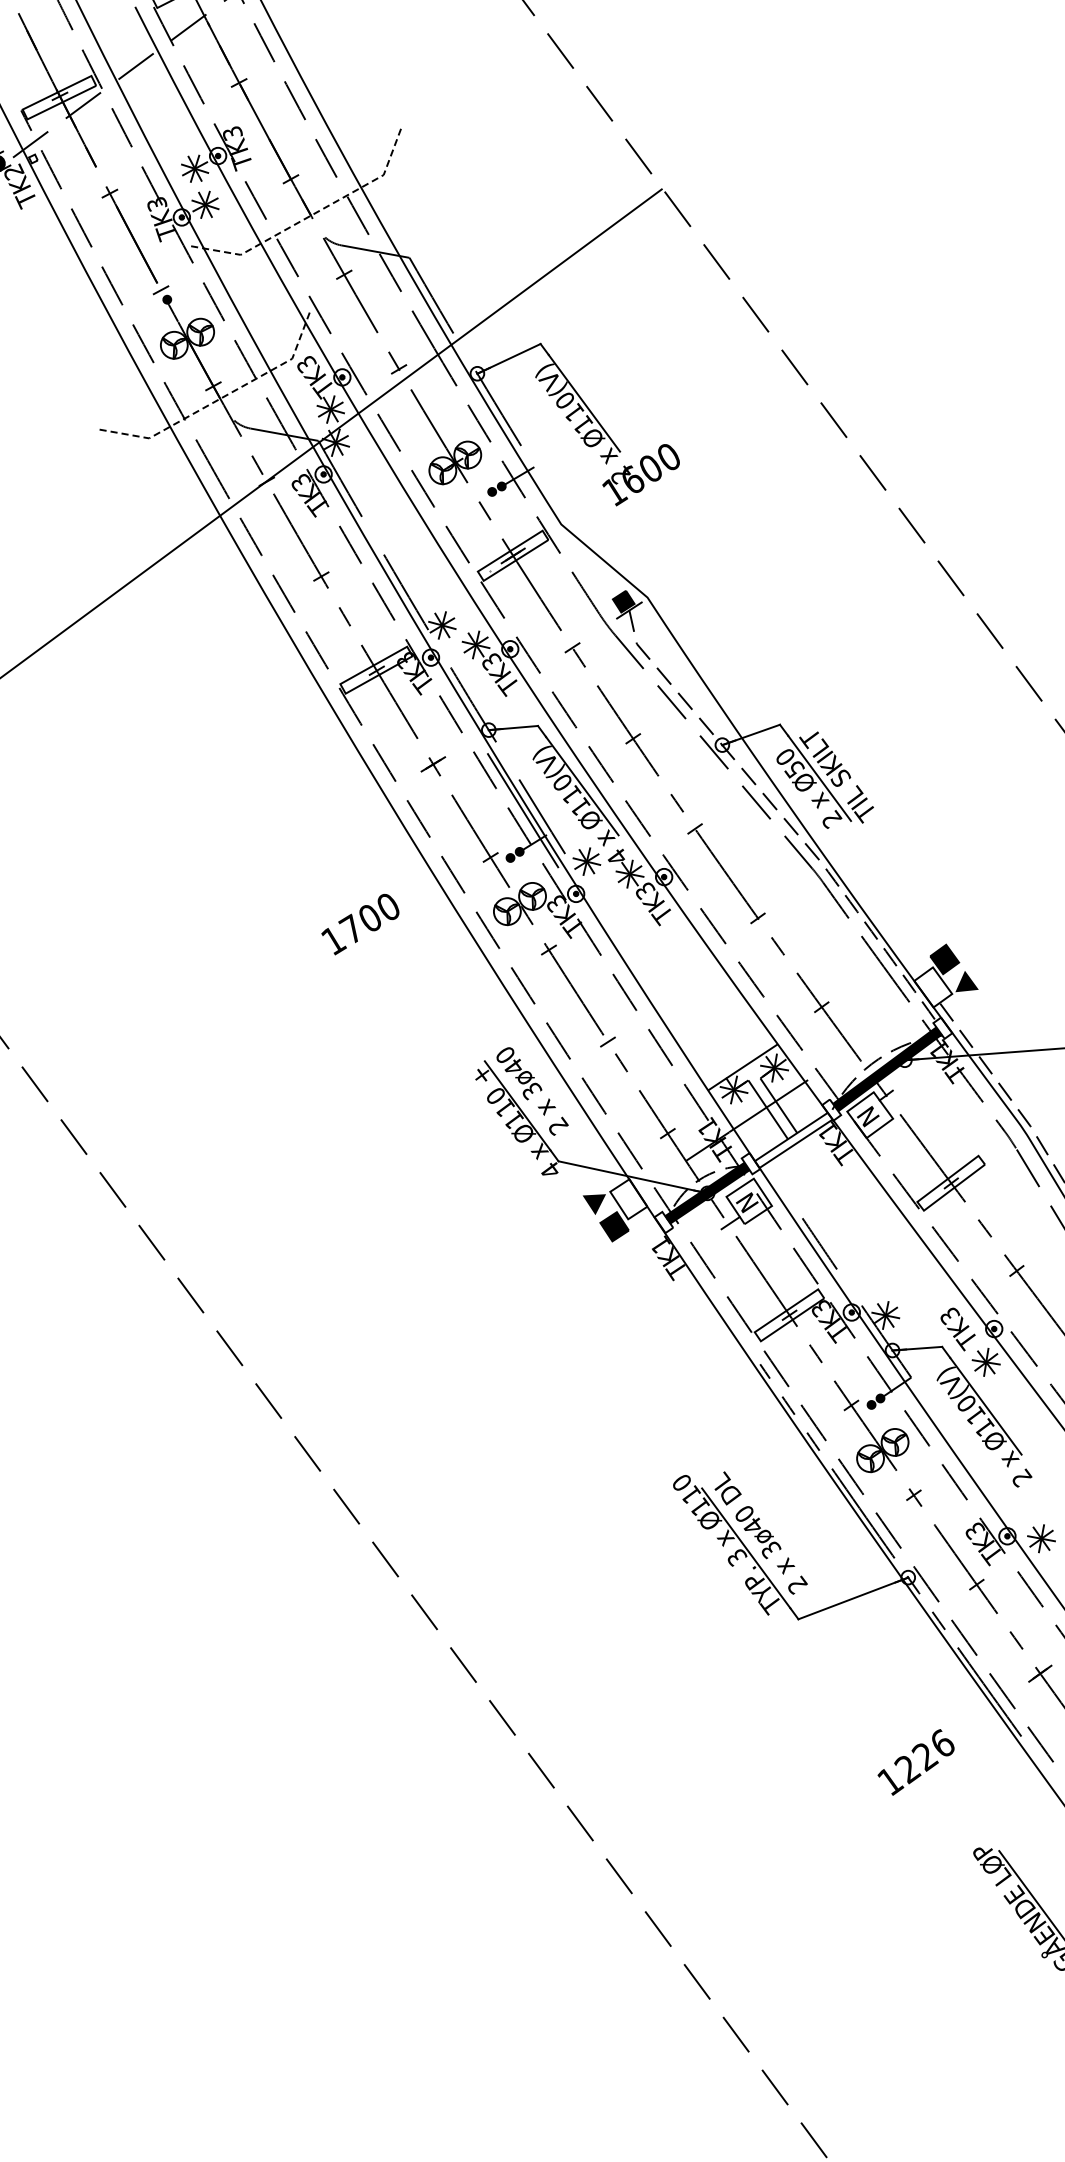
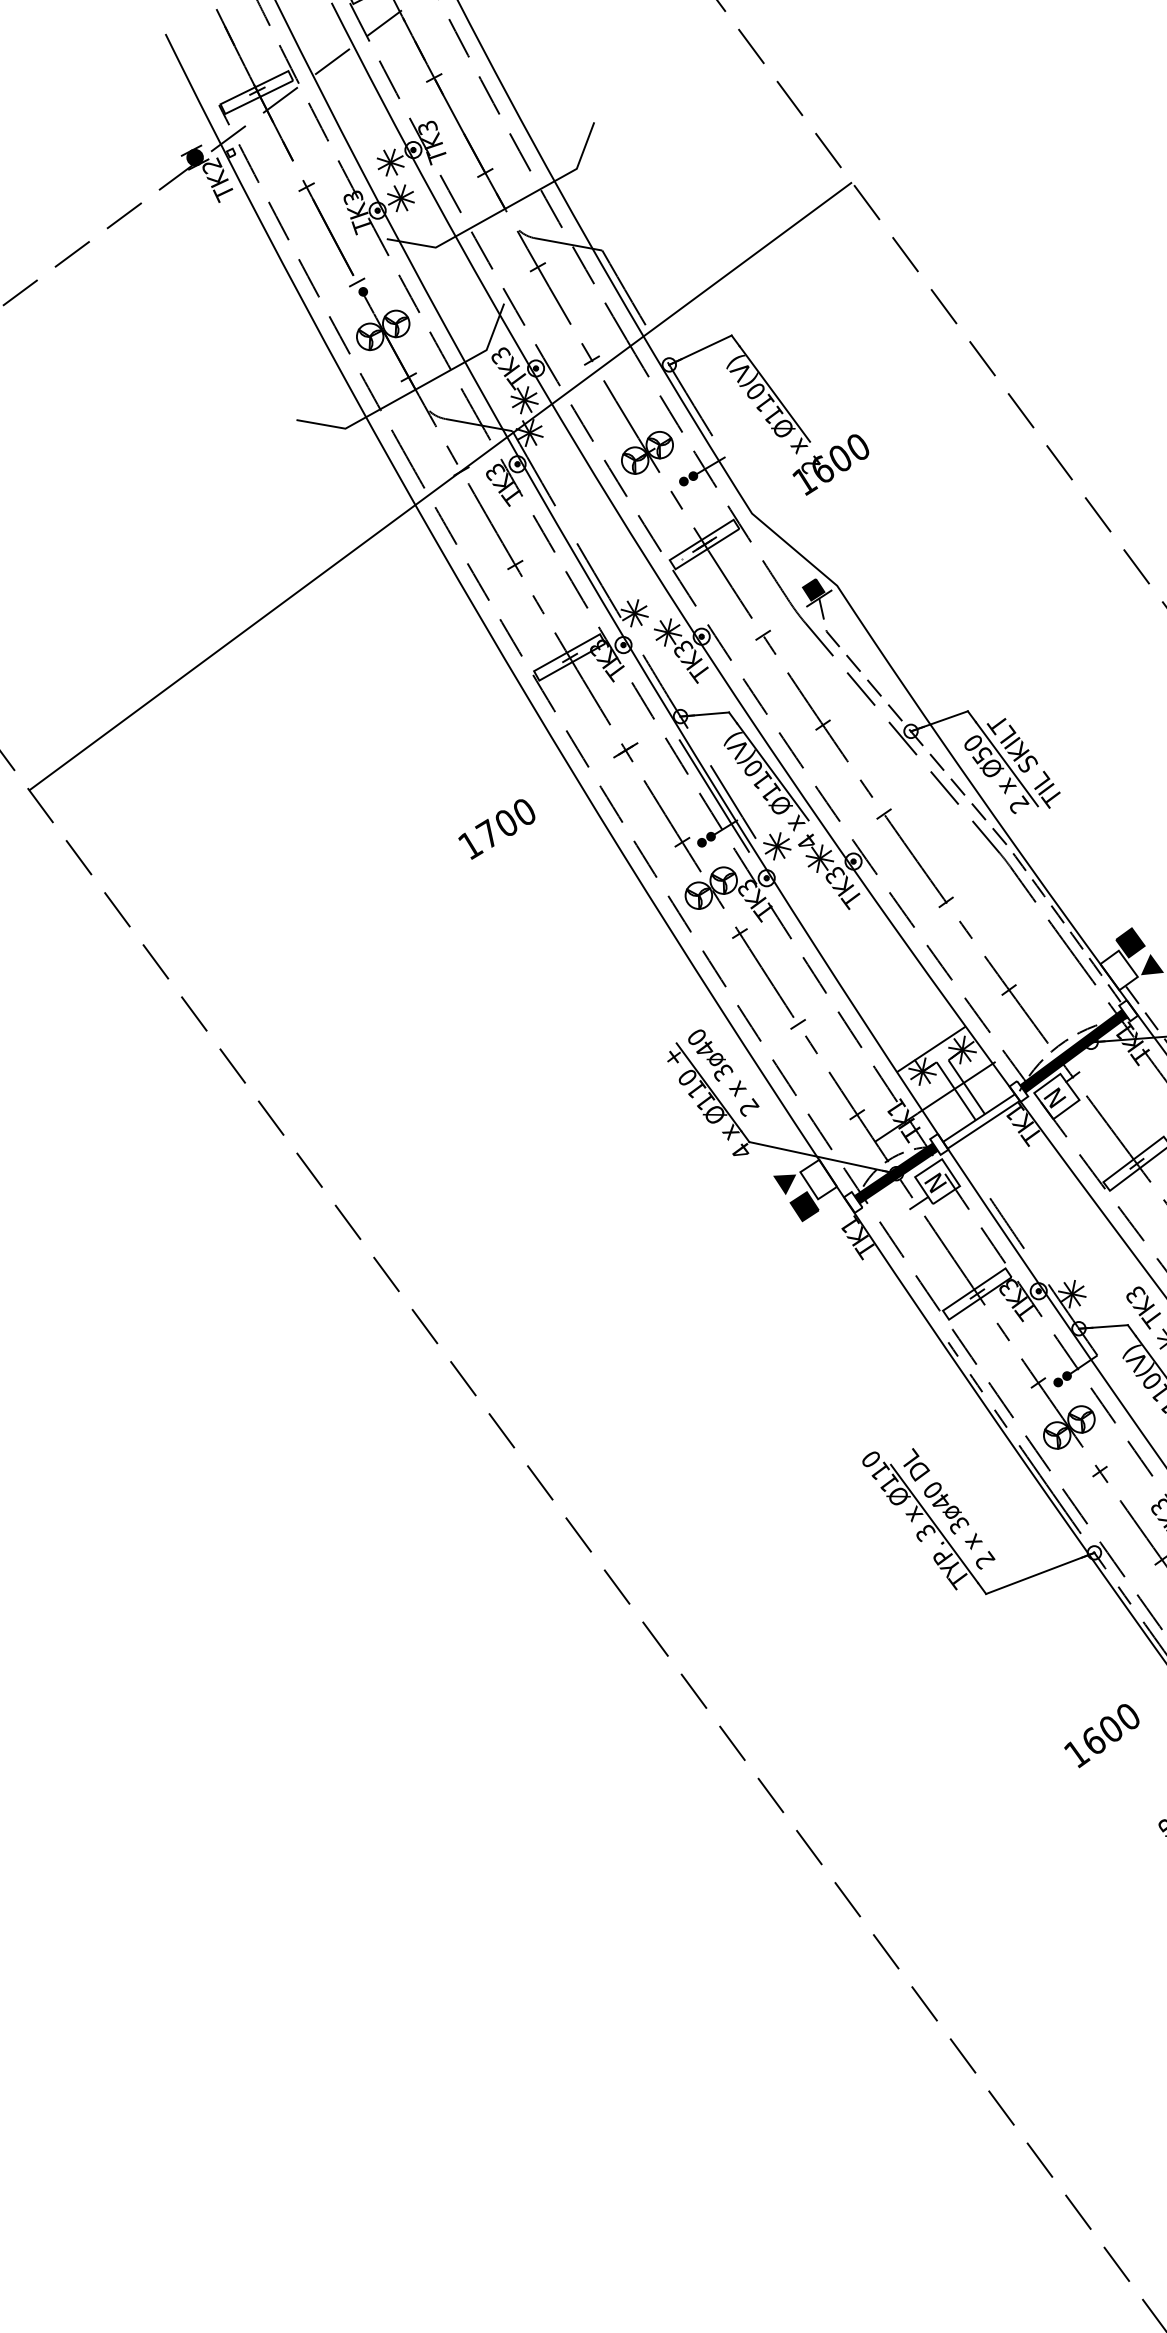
line: (312, 215) -> (506, 208), dashed -> solid
line: (221, 398) -> (416, 389), dashed -> solid
text: (360, 924) -> (496, 829), moved
text: (924, 1756) -> (1110, 1729), 1226 -> 1600

